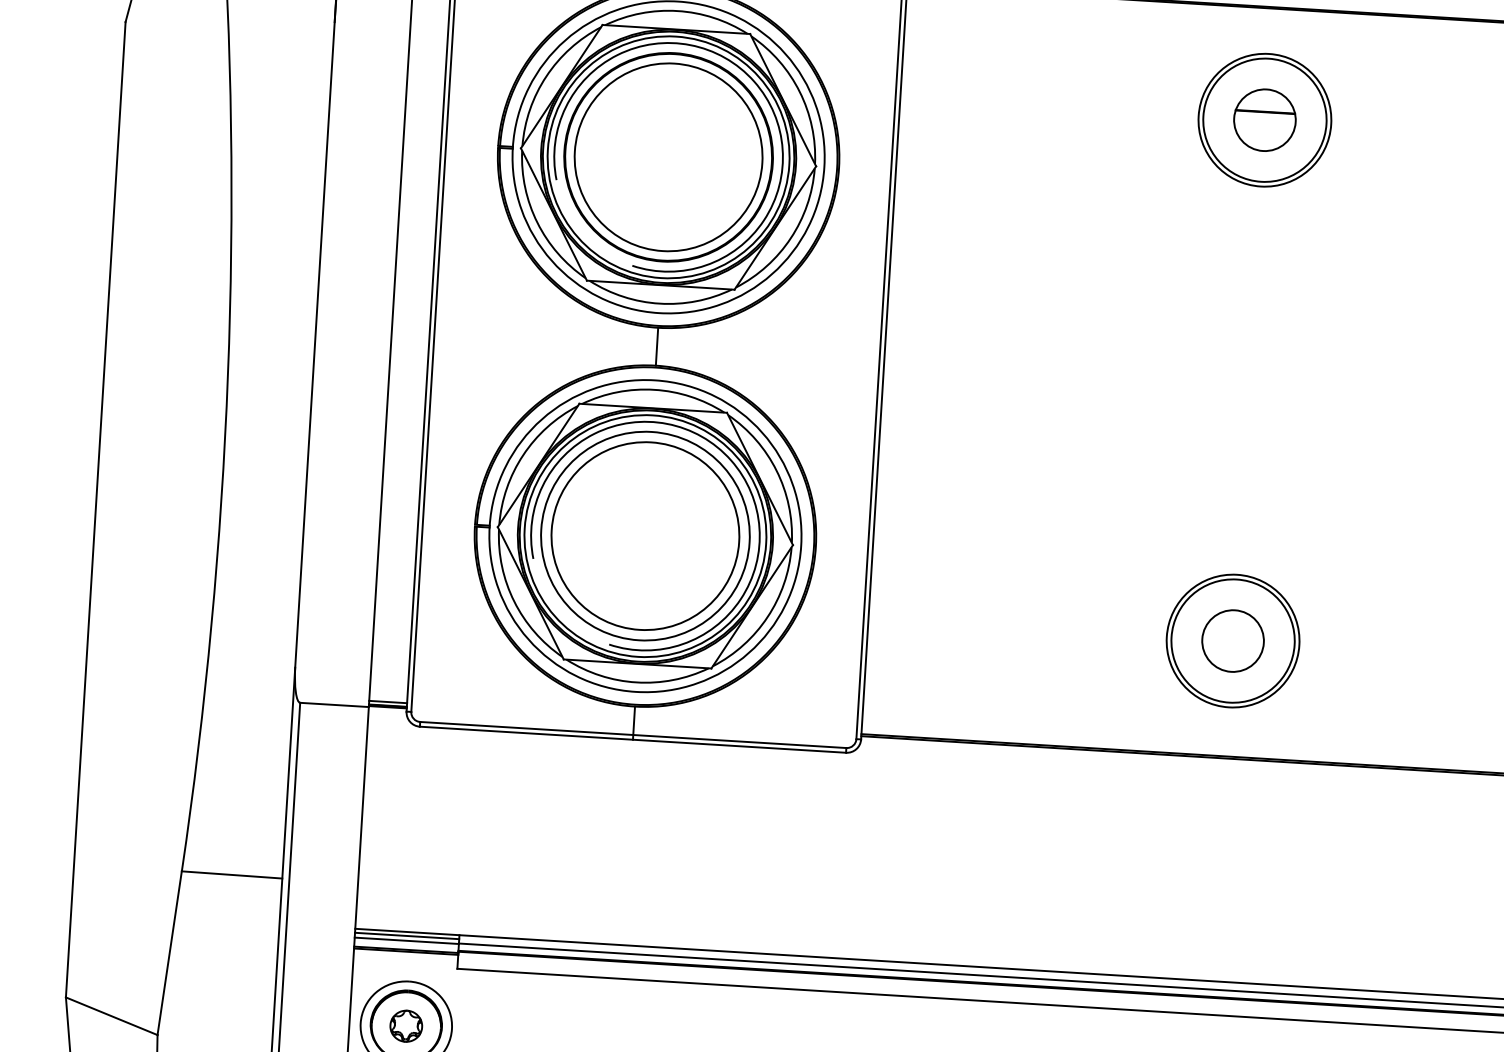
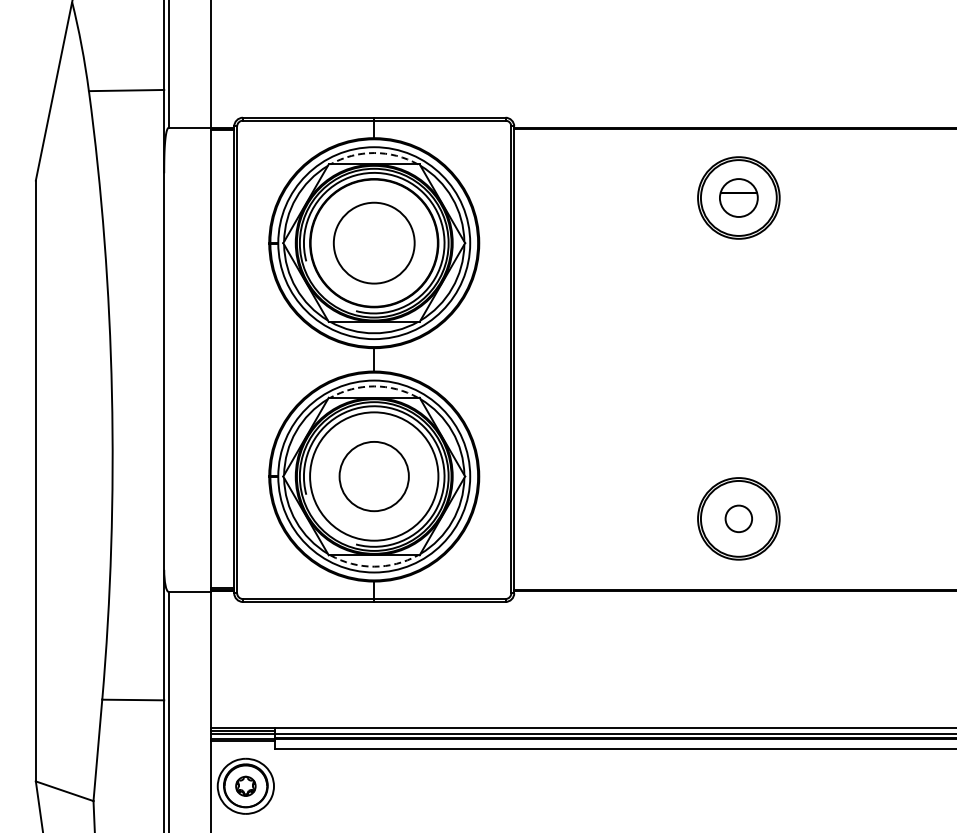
arc: (677, 11) -> (374, 153), solid -> dashed
circle: (669, 156) -> (374, 242), size x0.7
arc: (654, 390) -> (374, 386), solid -> dashed
circle: (645, 536) -> (374, 476), size x0.6
circle: (1232, 640) -> (738, 518), size x0.7
arc: (636, 682) -> (374, 566), solid -> dashed

